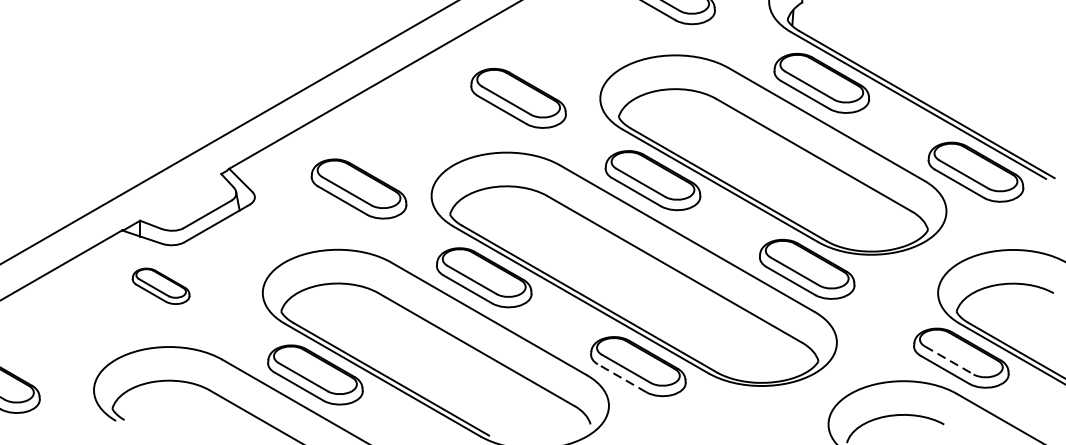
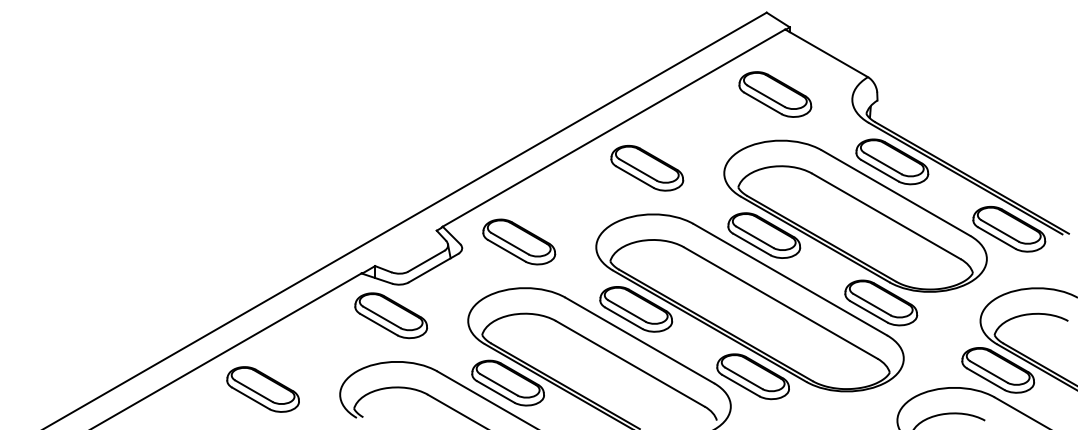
part: (518, 98) -> (647, 168), moved
part: (359, 188) -> (519, 241), moved
part: (160, 285) -> (390, 315), size x1.67
line: (949, 361) -> (989, 372), dashed -> solid
line: (621, 378) -> (740, 385), dashed -> solid

